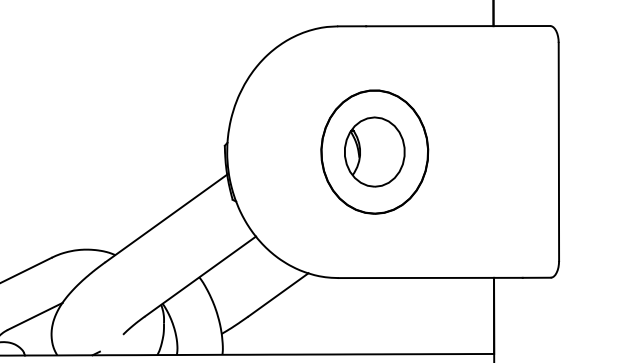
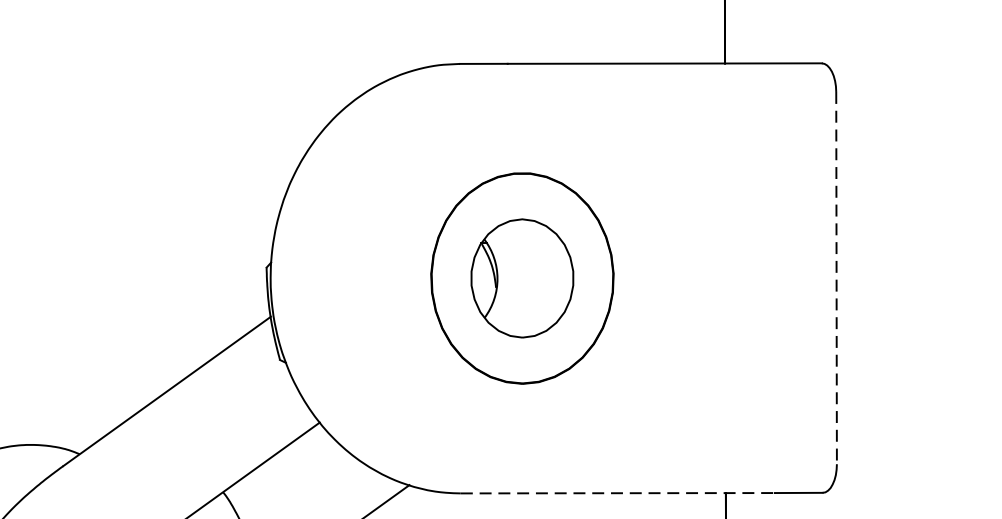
line: (558, 152) -> (835, 279), solid -> dashed
line: (431, 277) -> (619, 492), solid -> dashed

